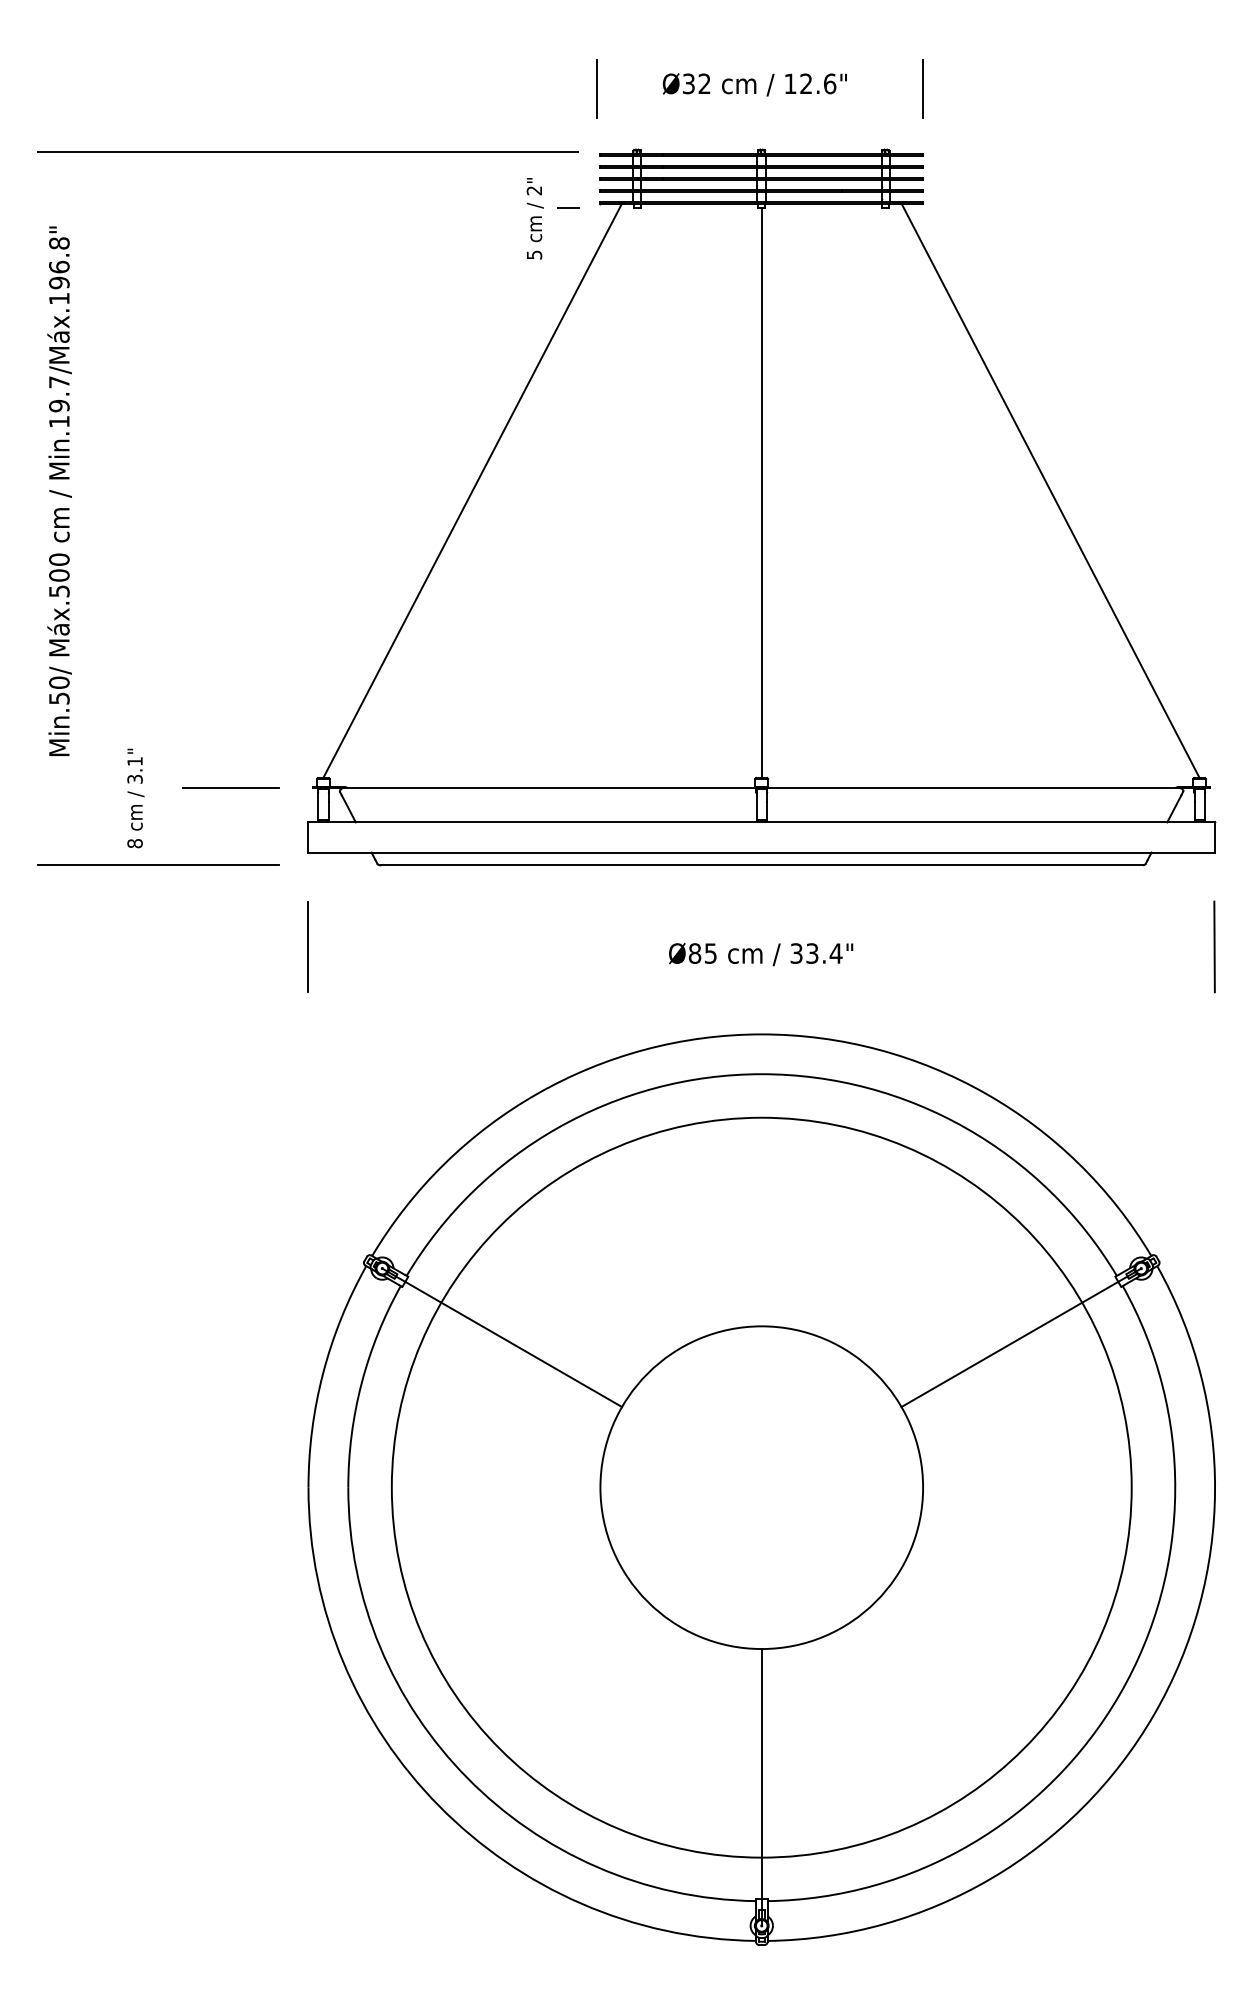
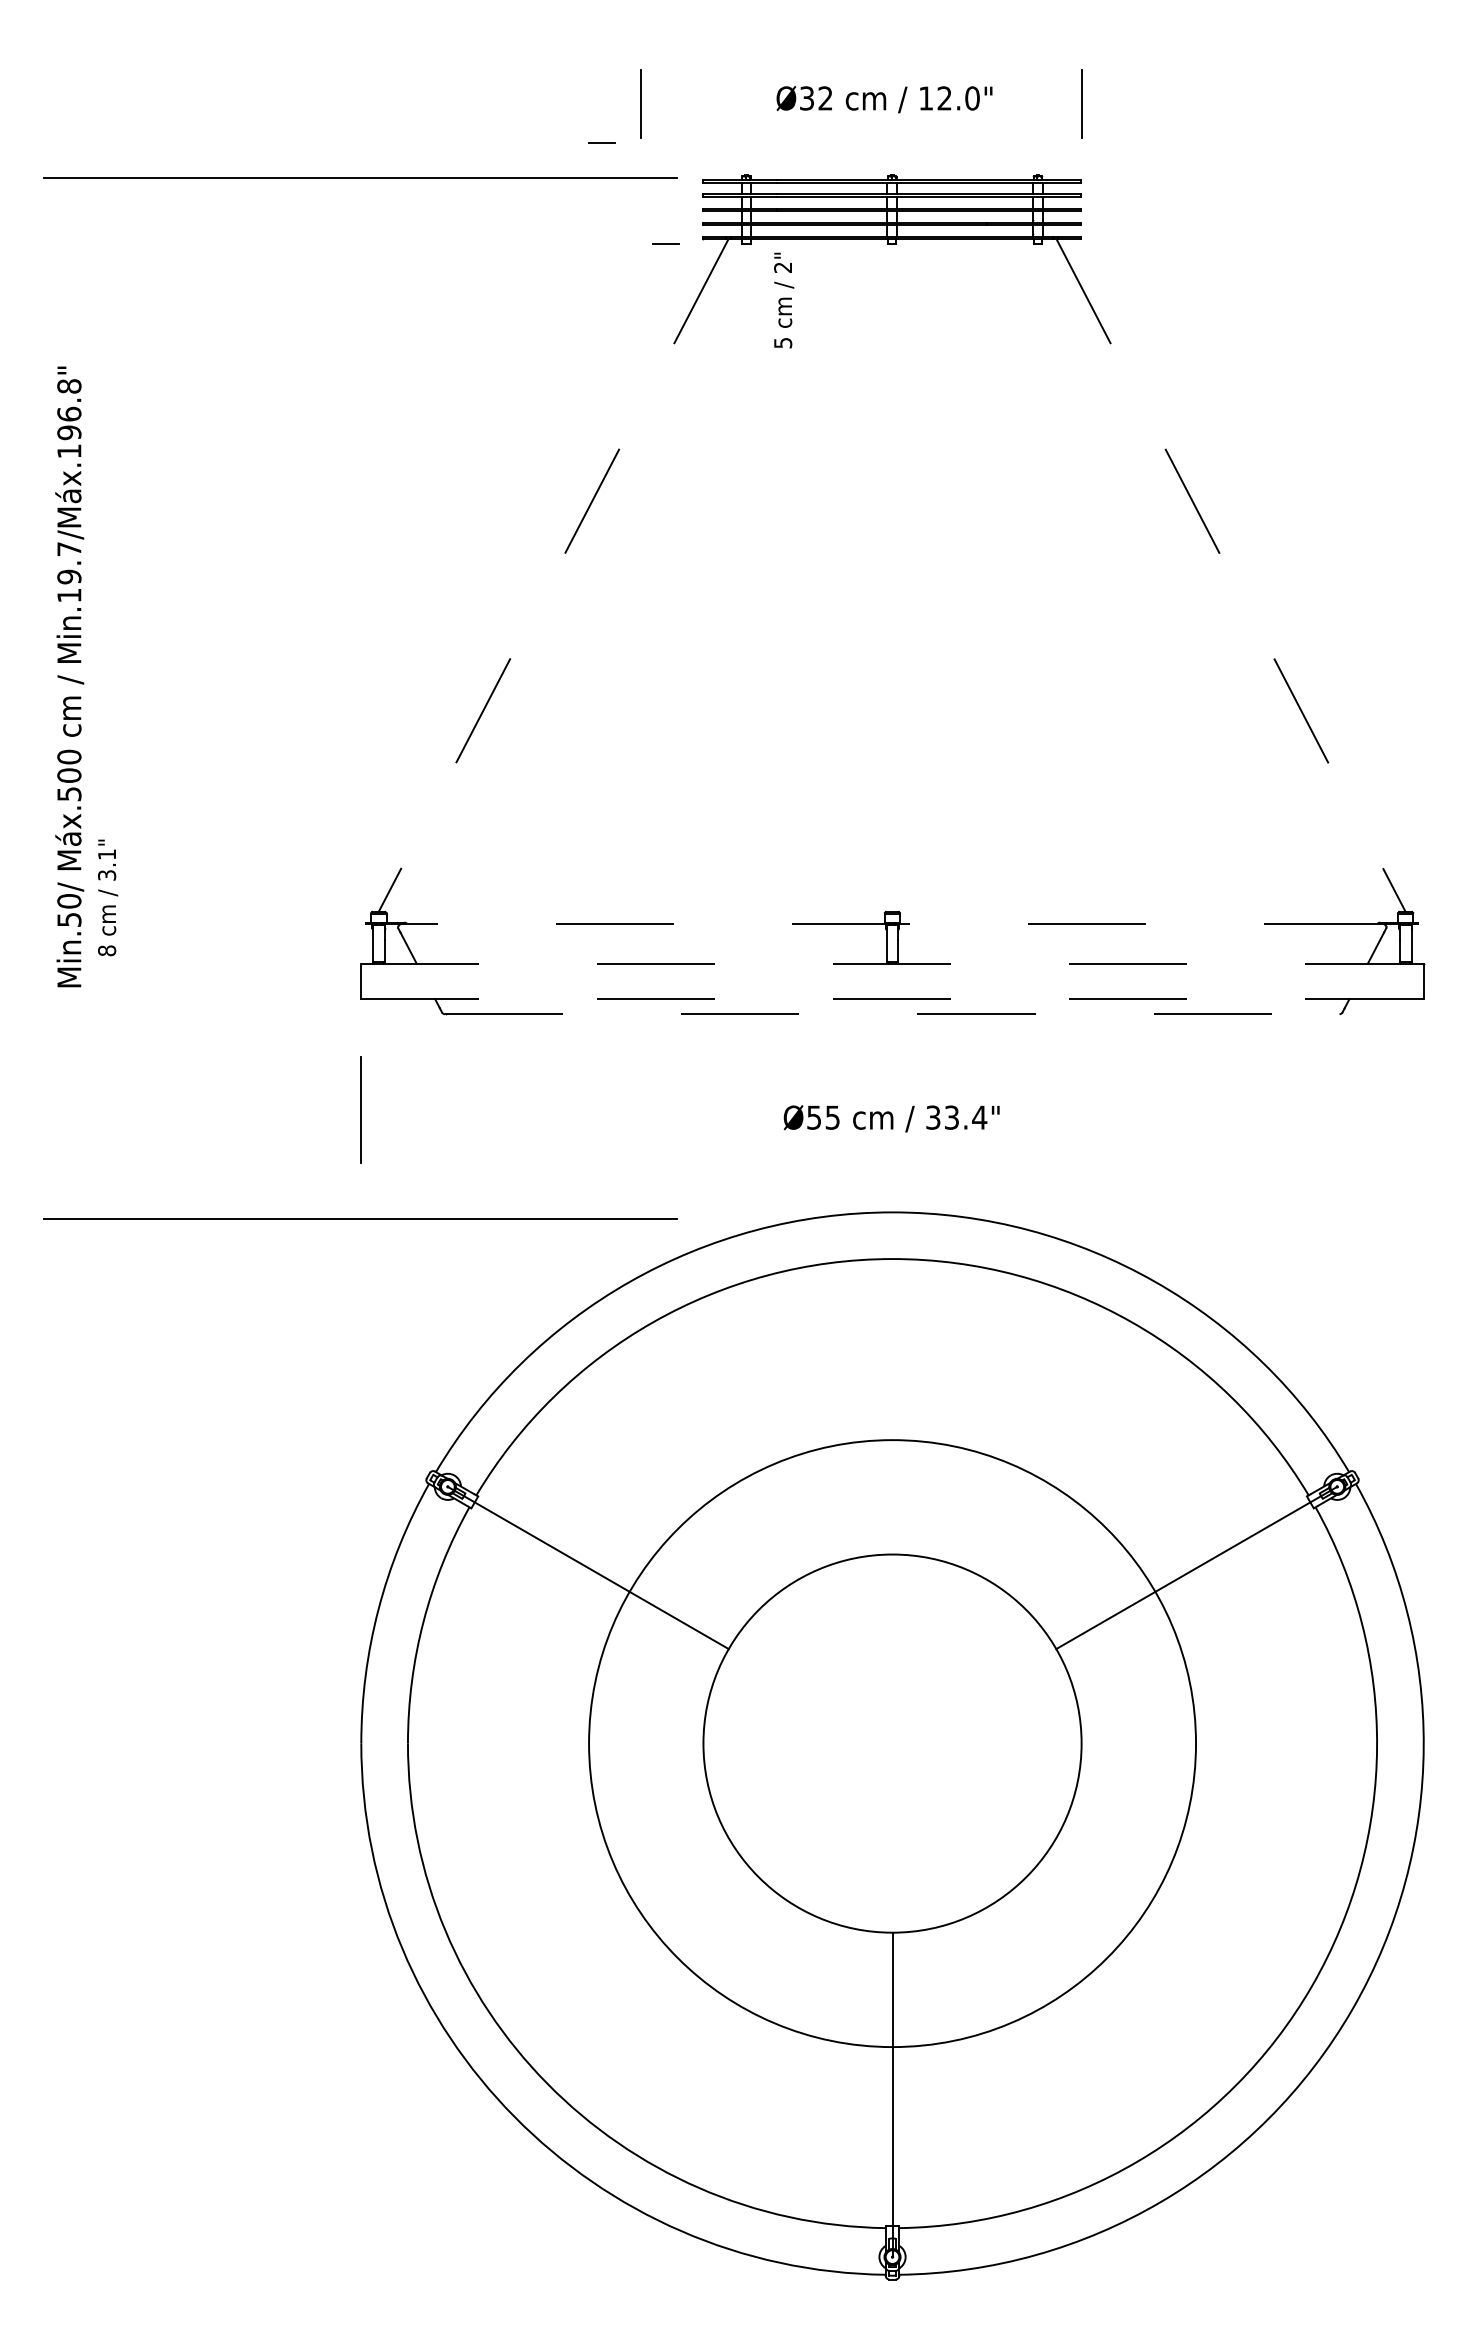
text: (830, 83) -> (972, 98), 12.6" -> 12.0"
line: (596, 88) -> (640, 103), moved
line: (513, 121) -> (601, 142), added
text: (535, 218) -> (784, 300), moved
text: (59, 490) -> (69, 676), moved
line: (1051, 490) -> (1231, 575), solid -> dashed
line: (472, 491) -> (553, 576), solid -> dashed
line: (761, 492) -> (892, 577), removed
line: (230, 787) -> (269, 923), removed
line: (760, 787) -> (891, 923), solid -> dashed
text: (136, 798) -> (108, 897), moved
line: (760, 822) -> (891, 963), solid -> dashed
line: (760, 852) -> (891, 999), solid -> dashed
line: (158, 865) -> (185, 1014), removed
line: (761, 865) -> (892, 1014), solid -> dashed
line: (1214, 946) -> (1423, 1109), removed
text: (695, 953) -> (814, 1117), Ø85 -> Ø55
line: (307, 1039) -> (360, 1218), added
circle: (761, 1487) -> (892, 1743), size x0.7

